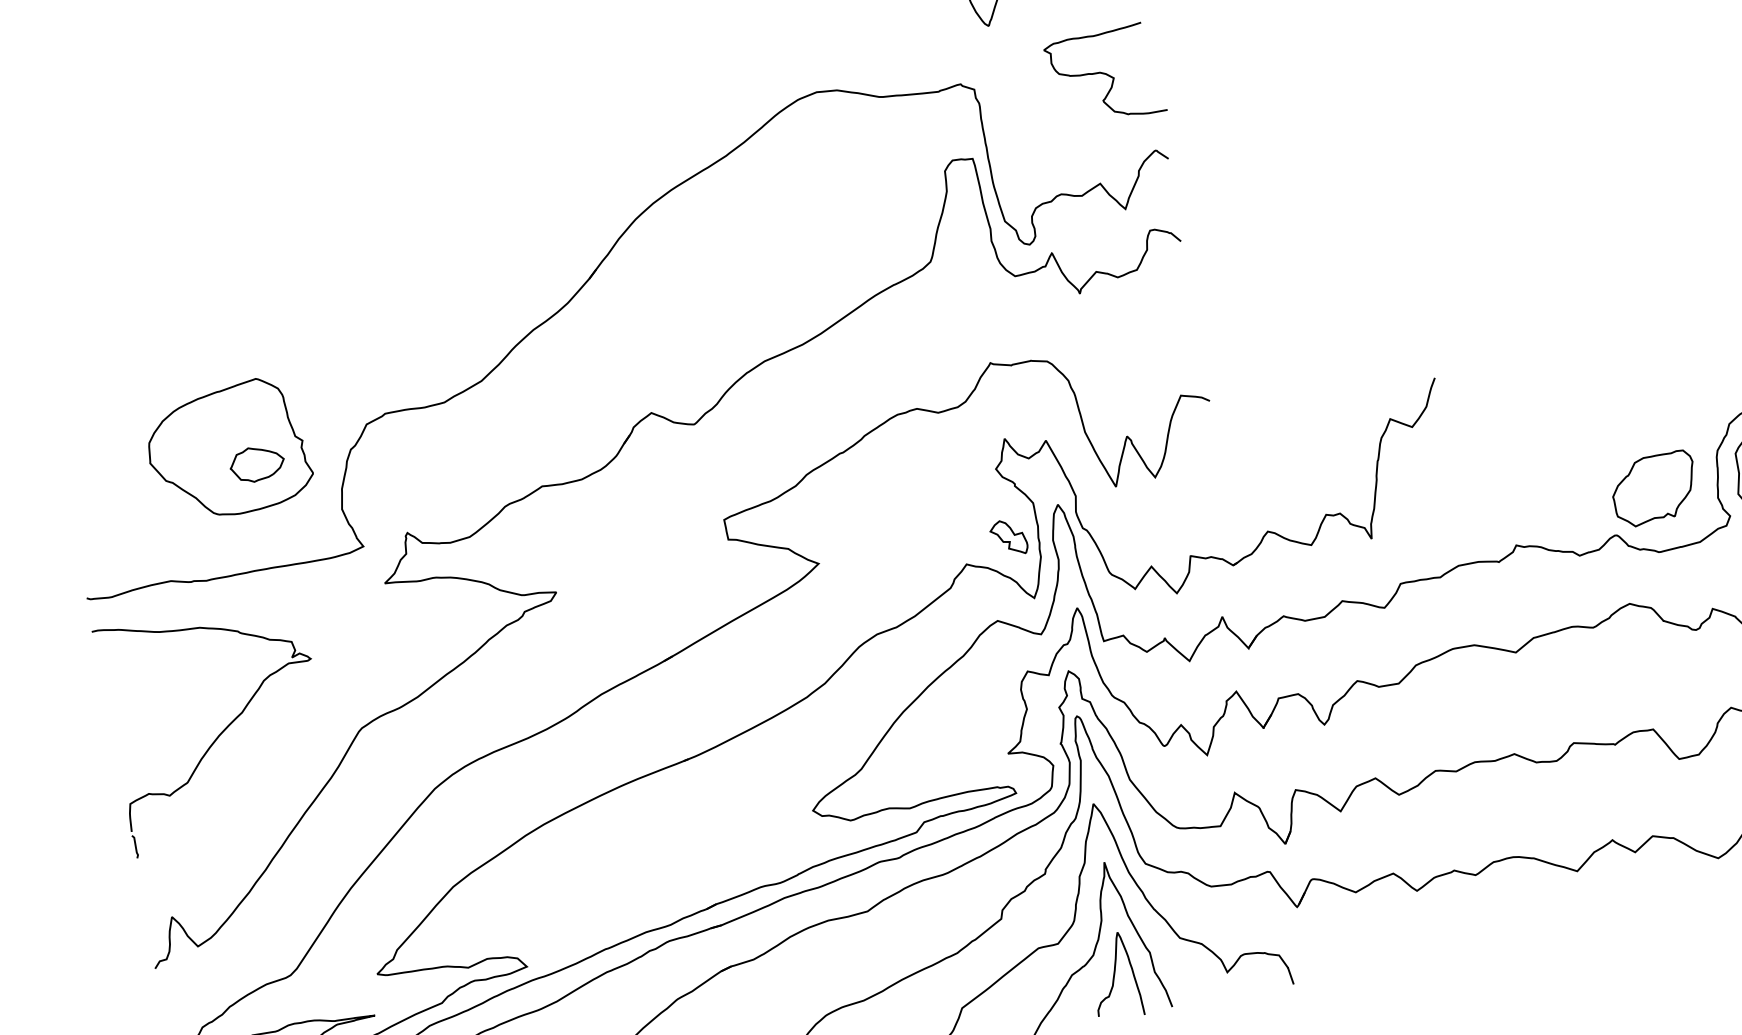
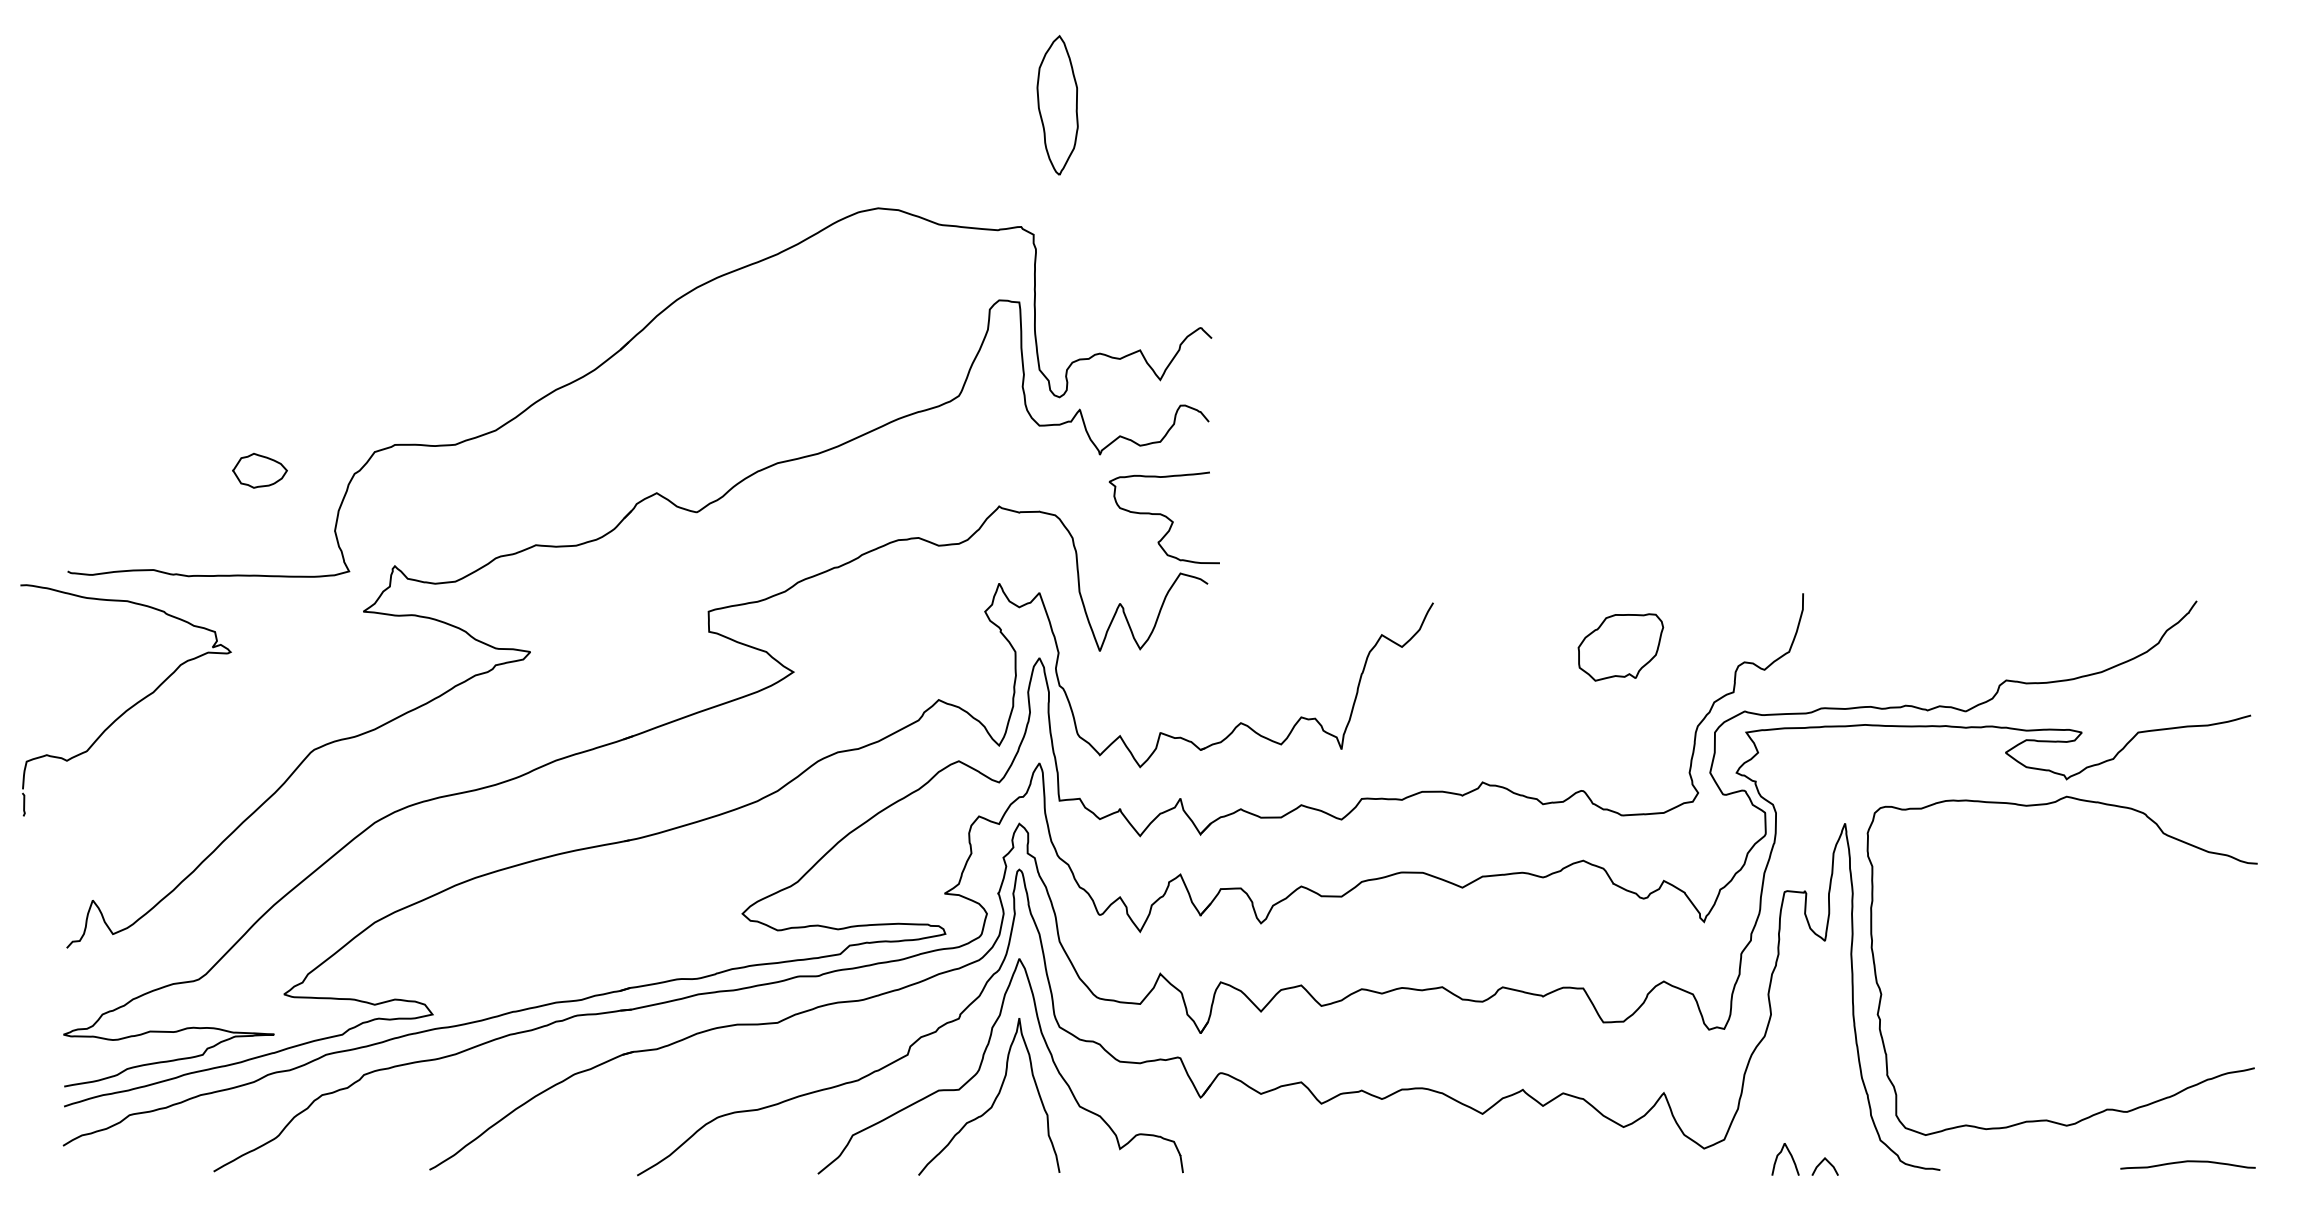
curve: (1103, 74) -> (1163, 516), moved
part: (227, 449) -> (233, 451), removed
part: (1654, 489) -> (1620, 647), moved
part: (1008, 537) -> (984, 681), removed
part: (222, 730) -> (130, 706), moved
curve: (1113, 976) -> (1007, 1132), removed

